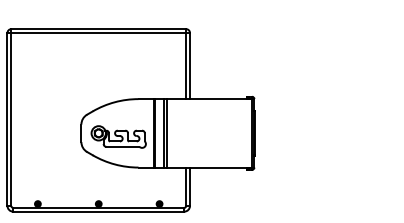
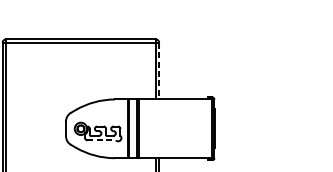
line: (190, 66) -> (159, 71), solid -> dashed
line: (122, 146) -> (101, 140), solid -> dashed

